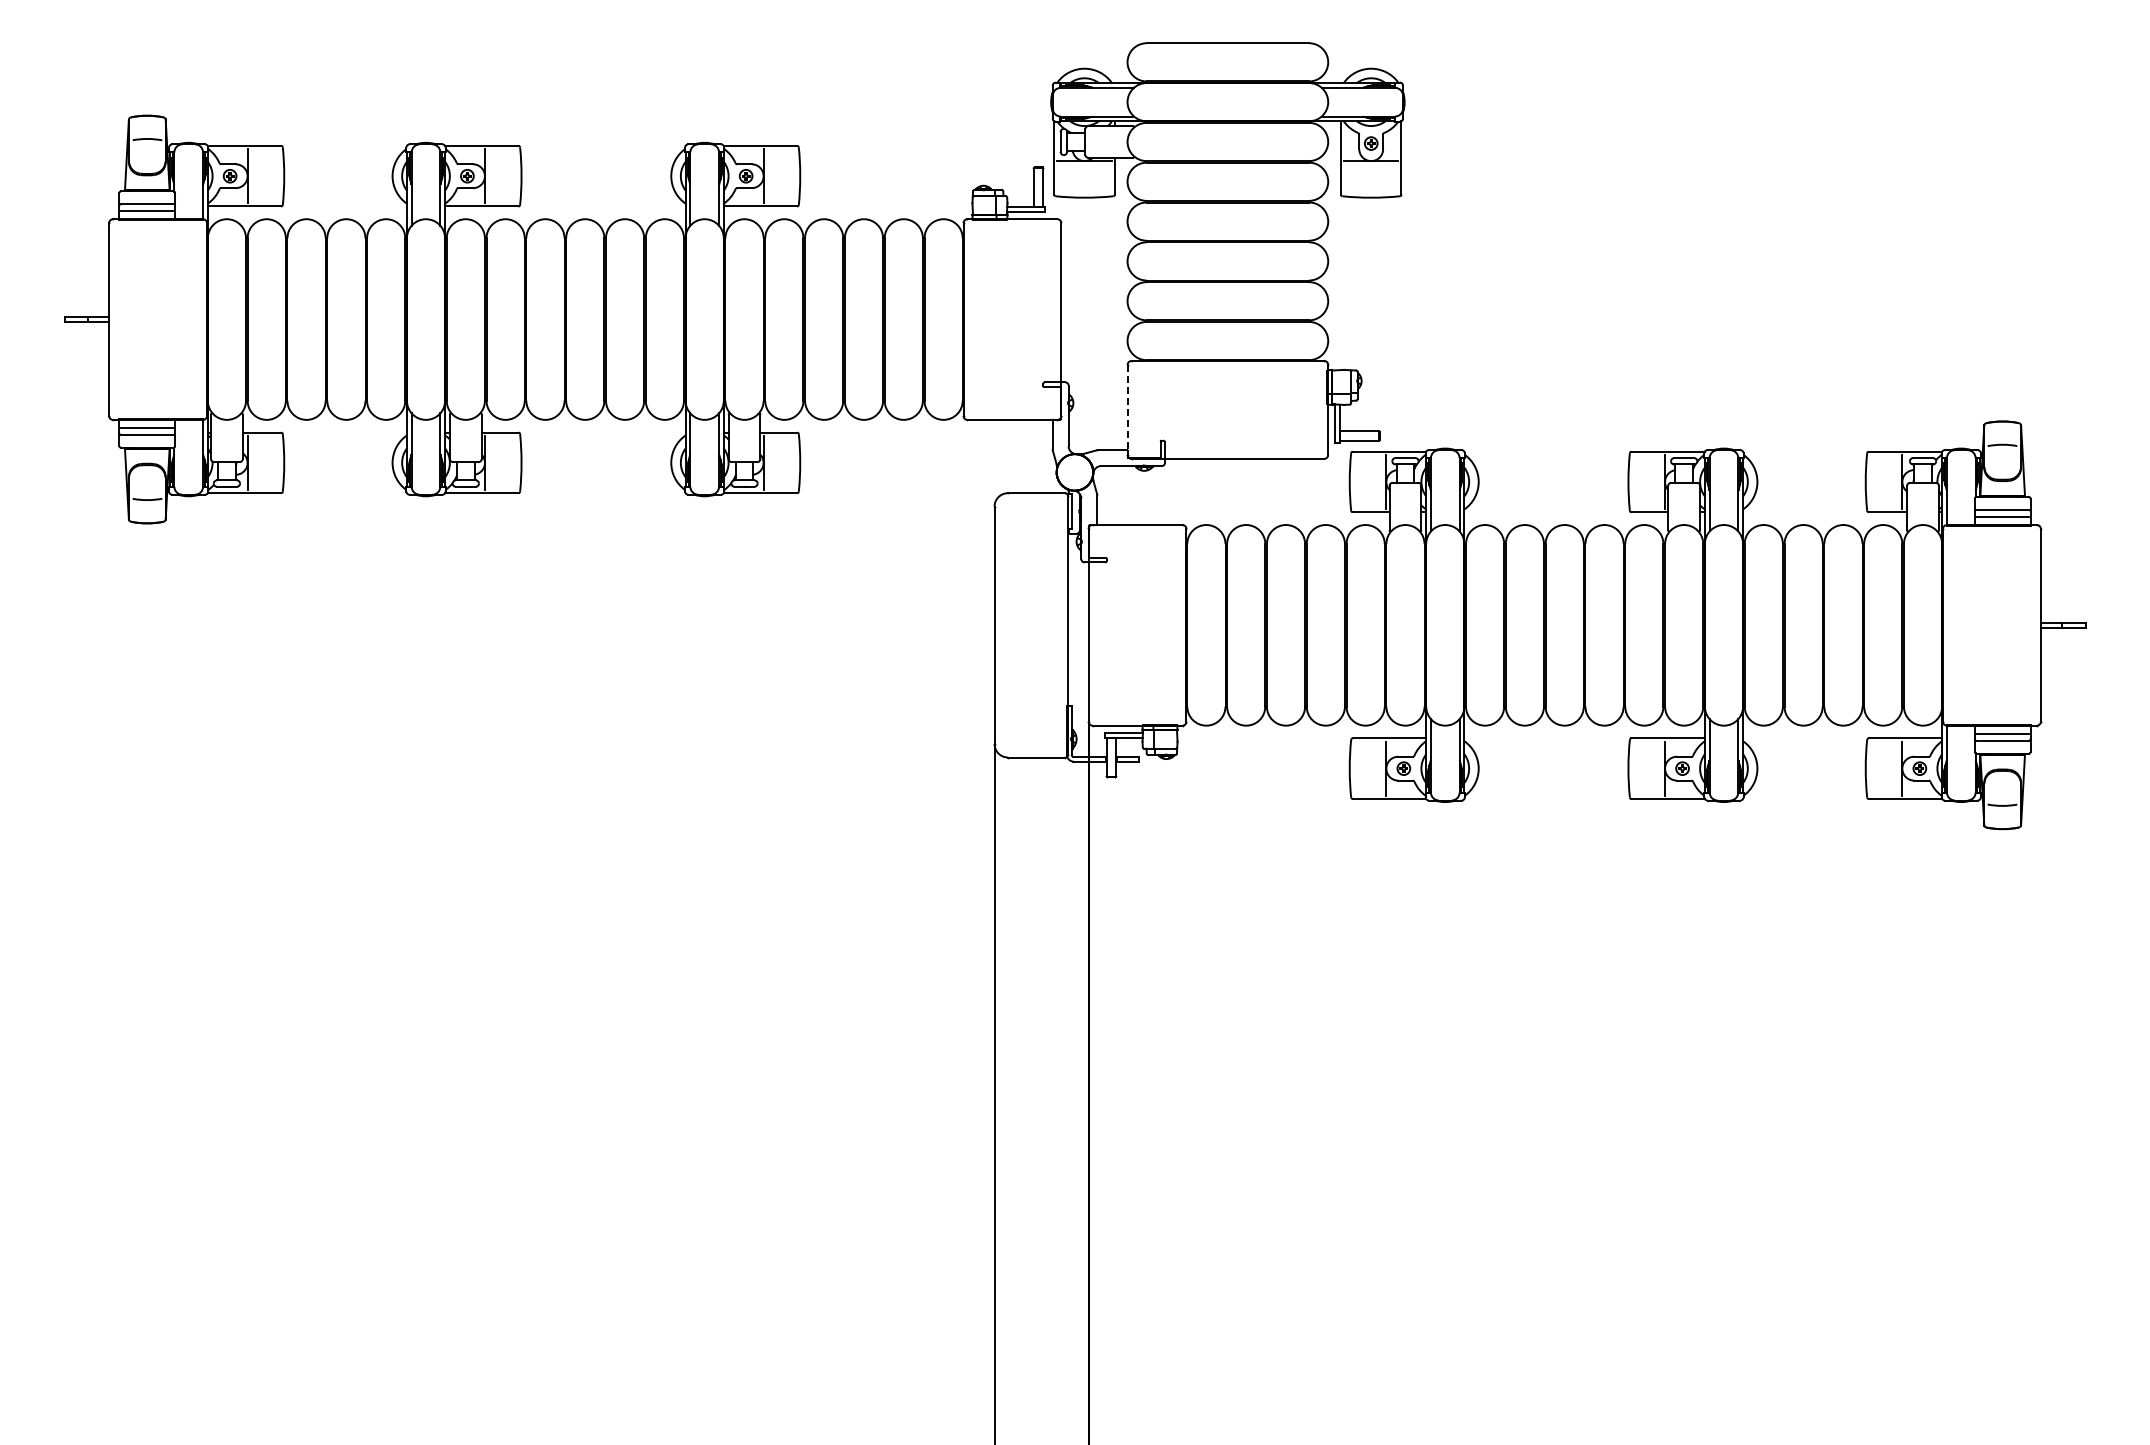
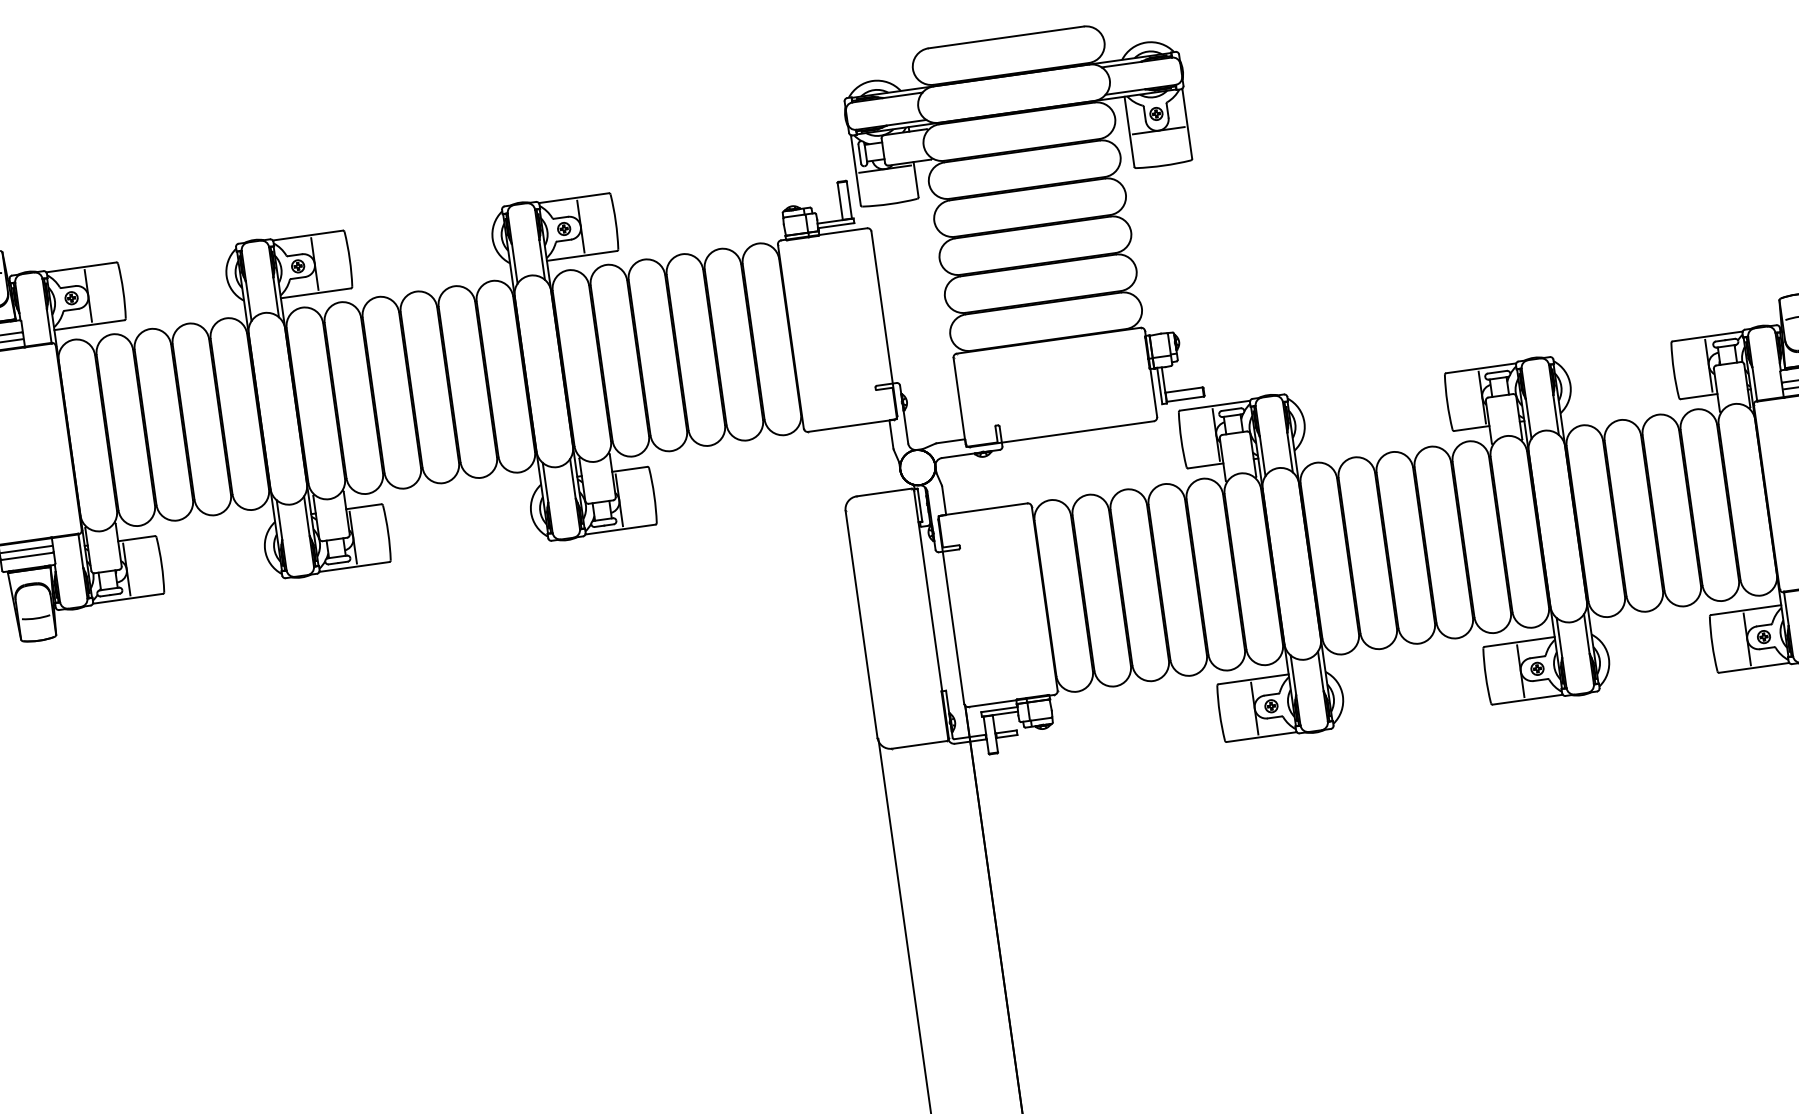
line: (1127, 409) -> (959, 400), dashed -> solid

